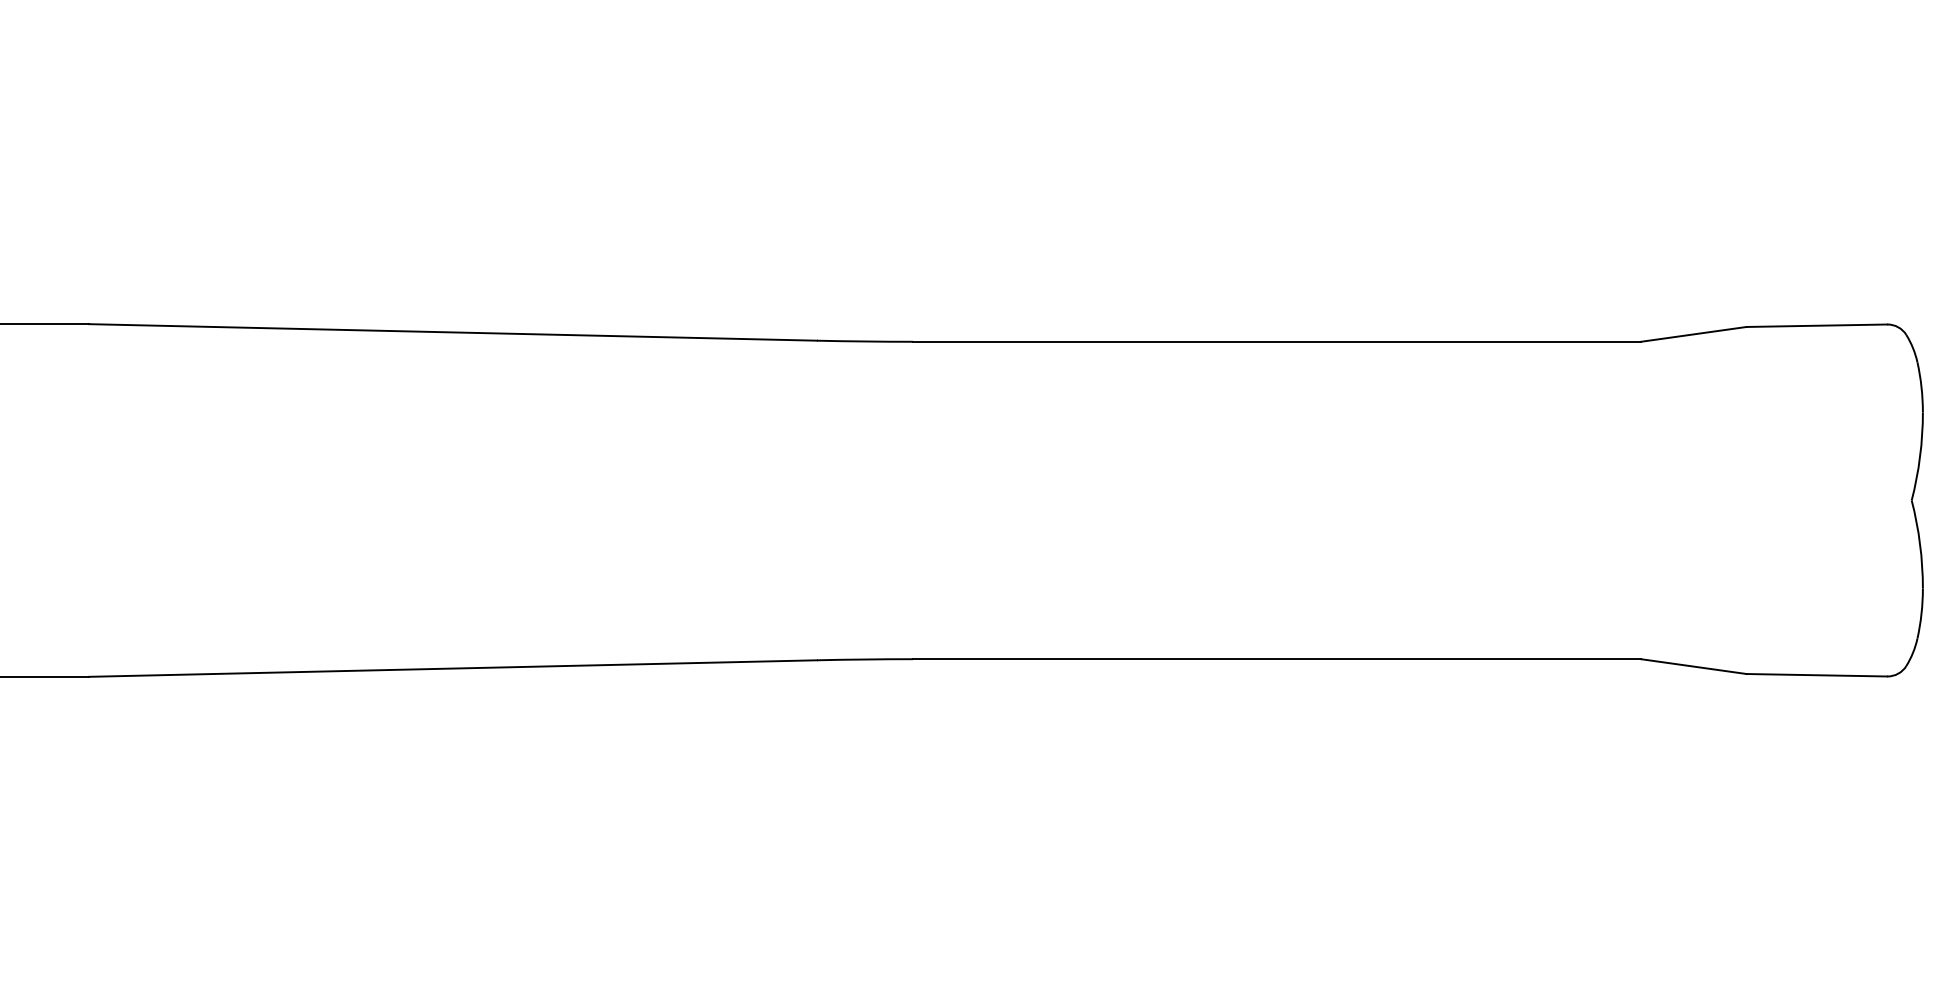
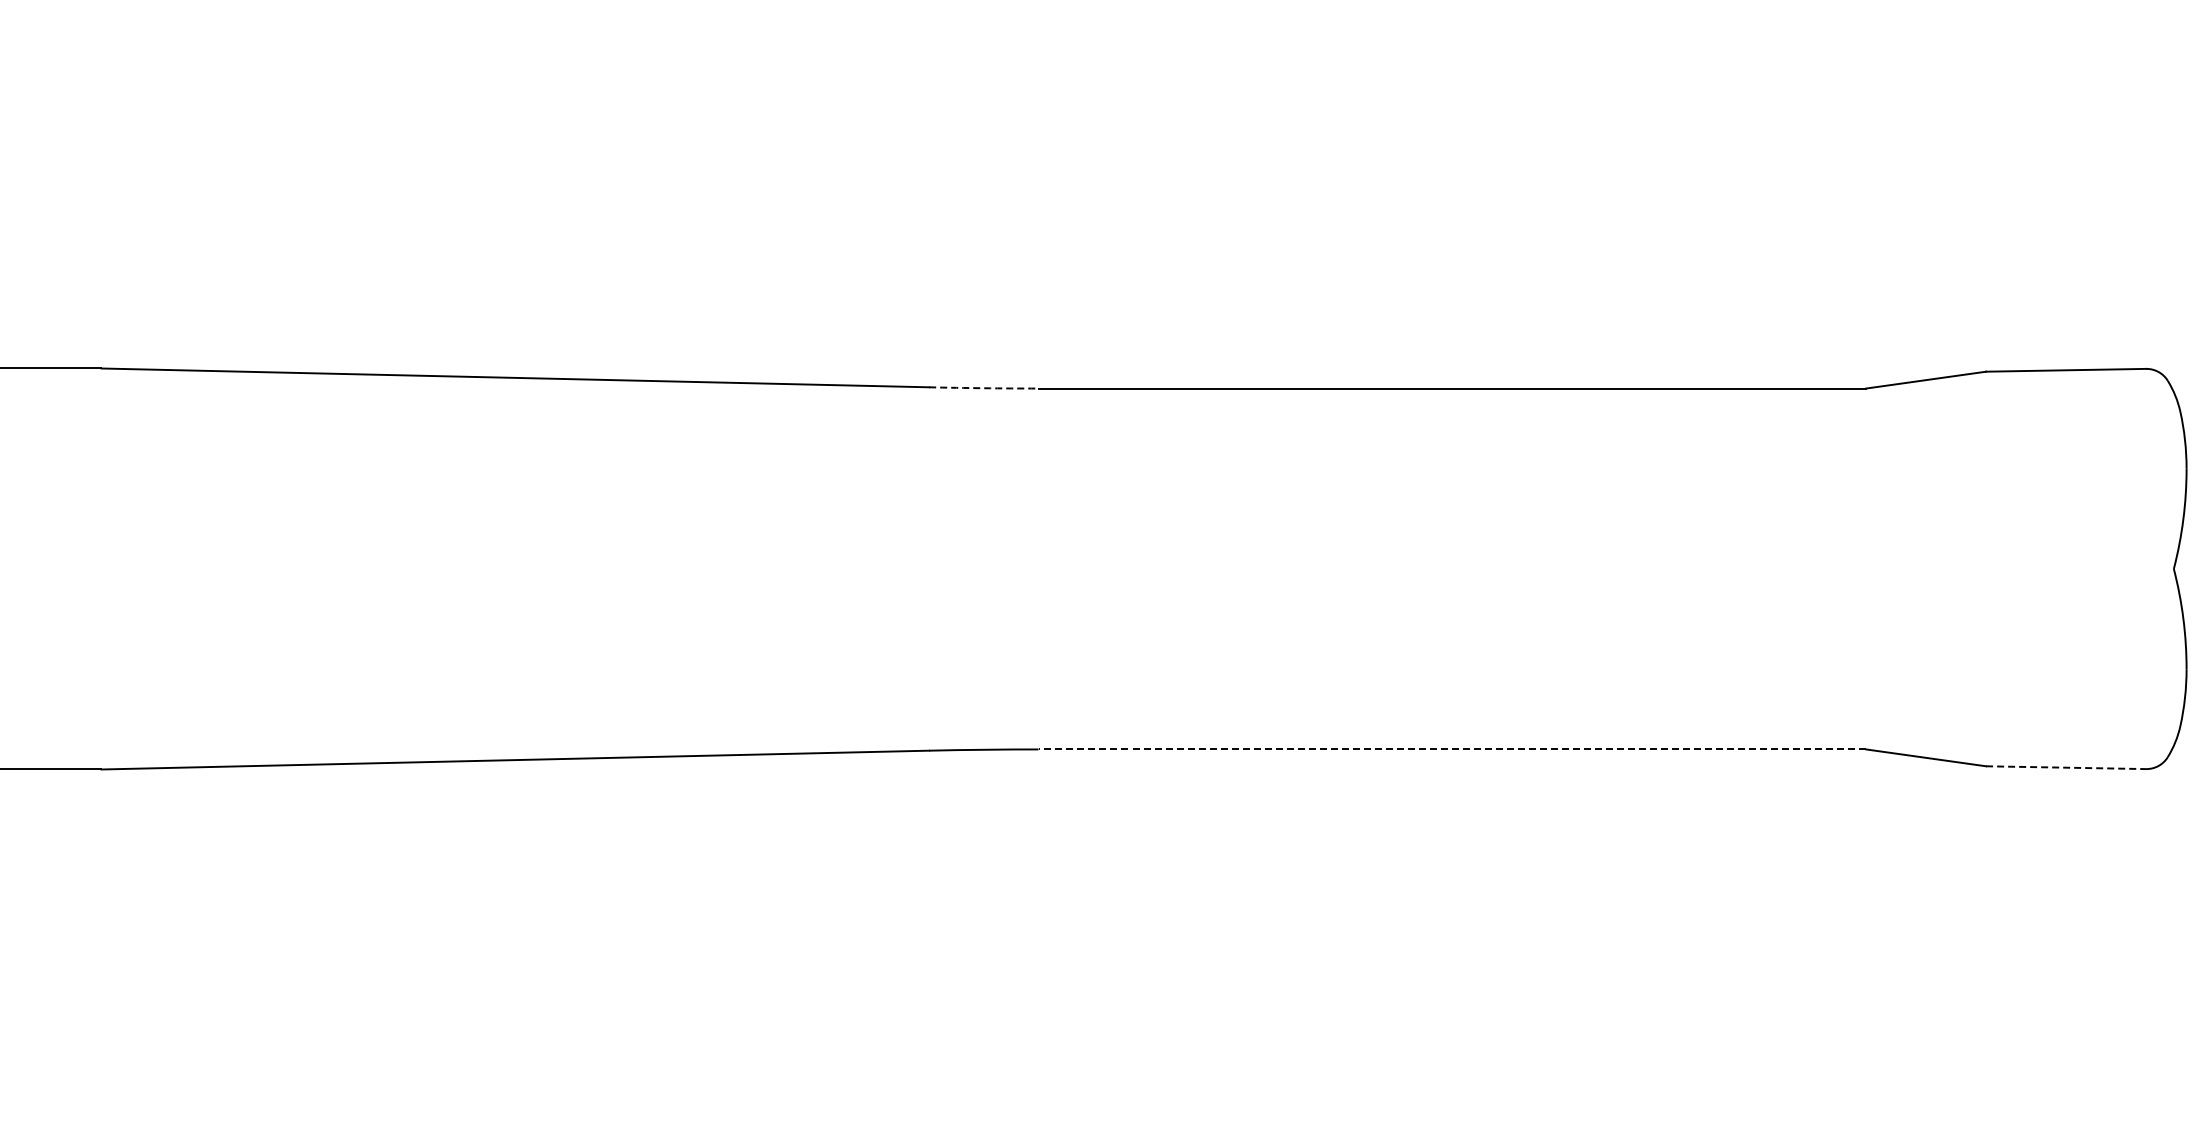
arc: (864, 341) -> (983, 388), solid -> dashed
line: (1277, 659) -> (1452, 749), solid -> dashed
line: (1817, 675) -> (2066, 767), solid -> dashed

